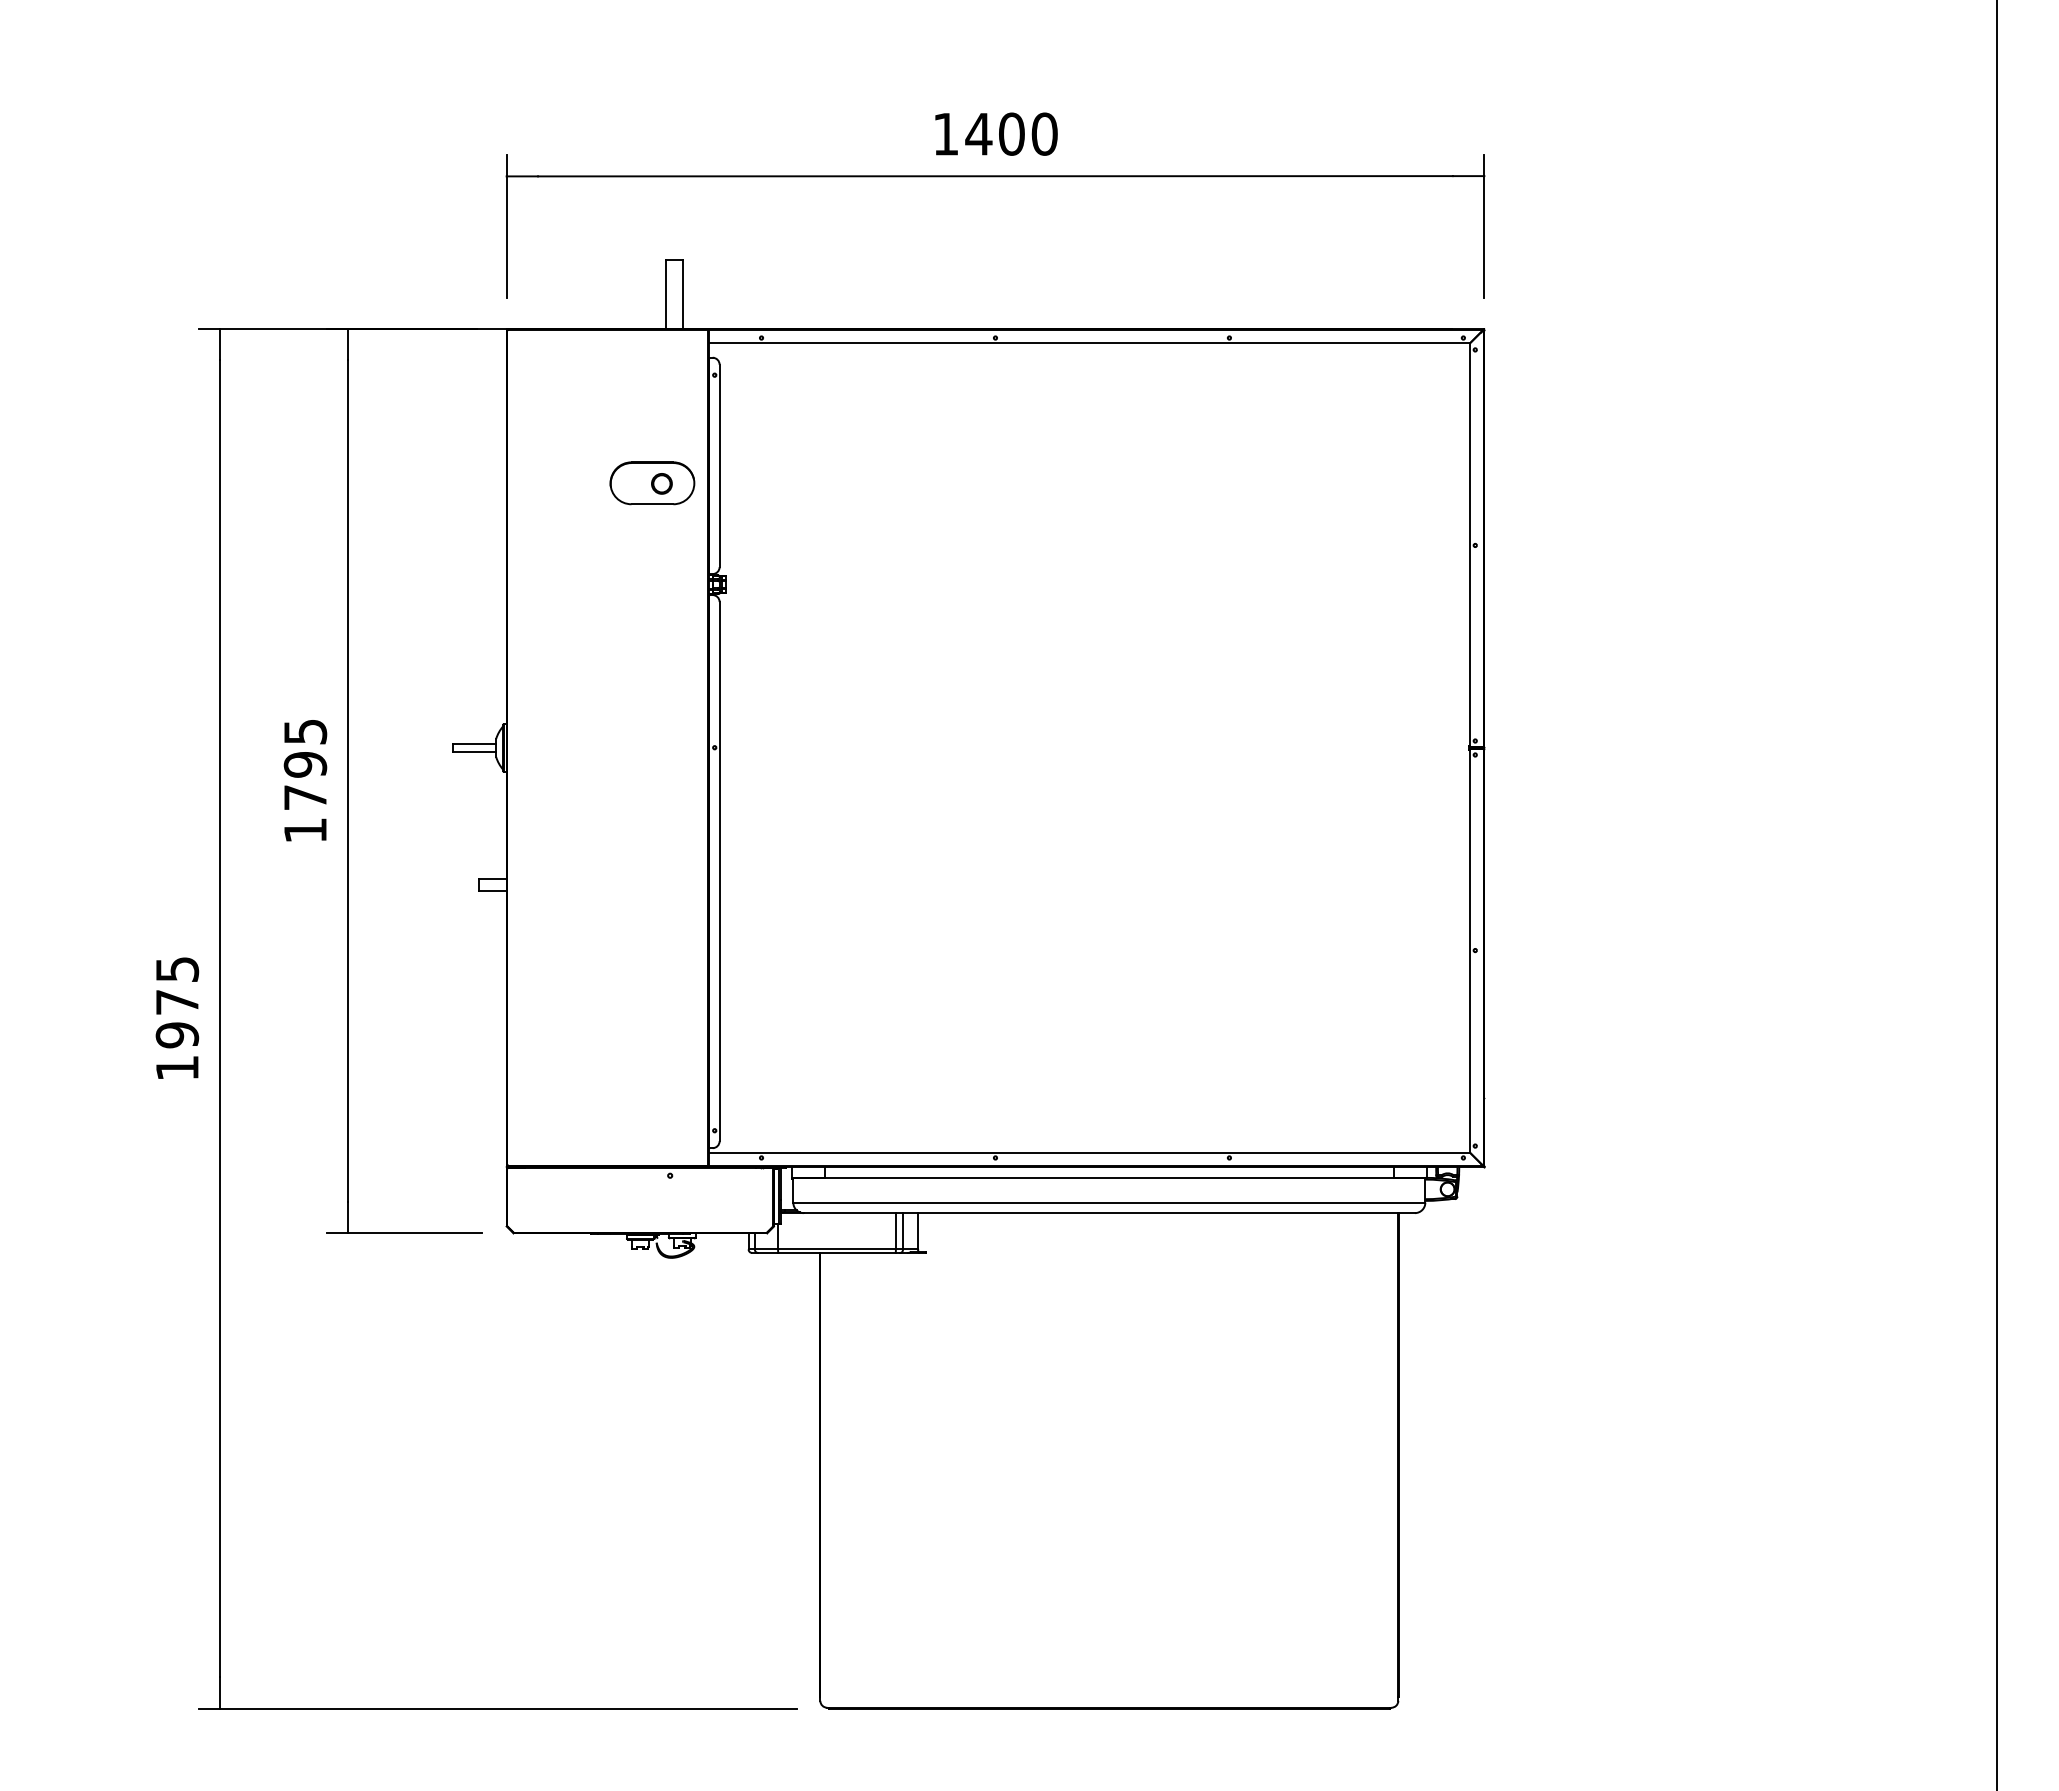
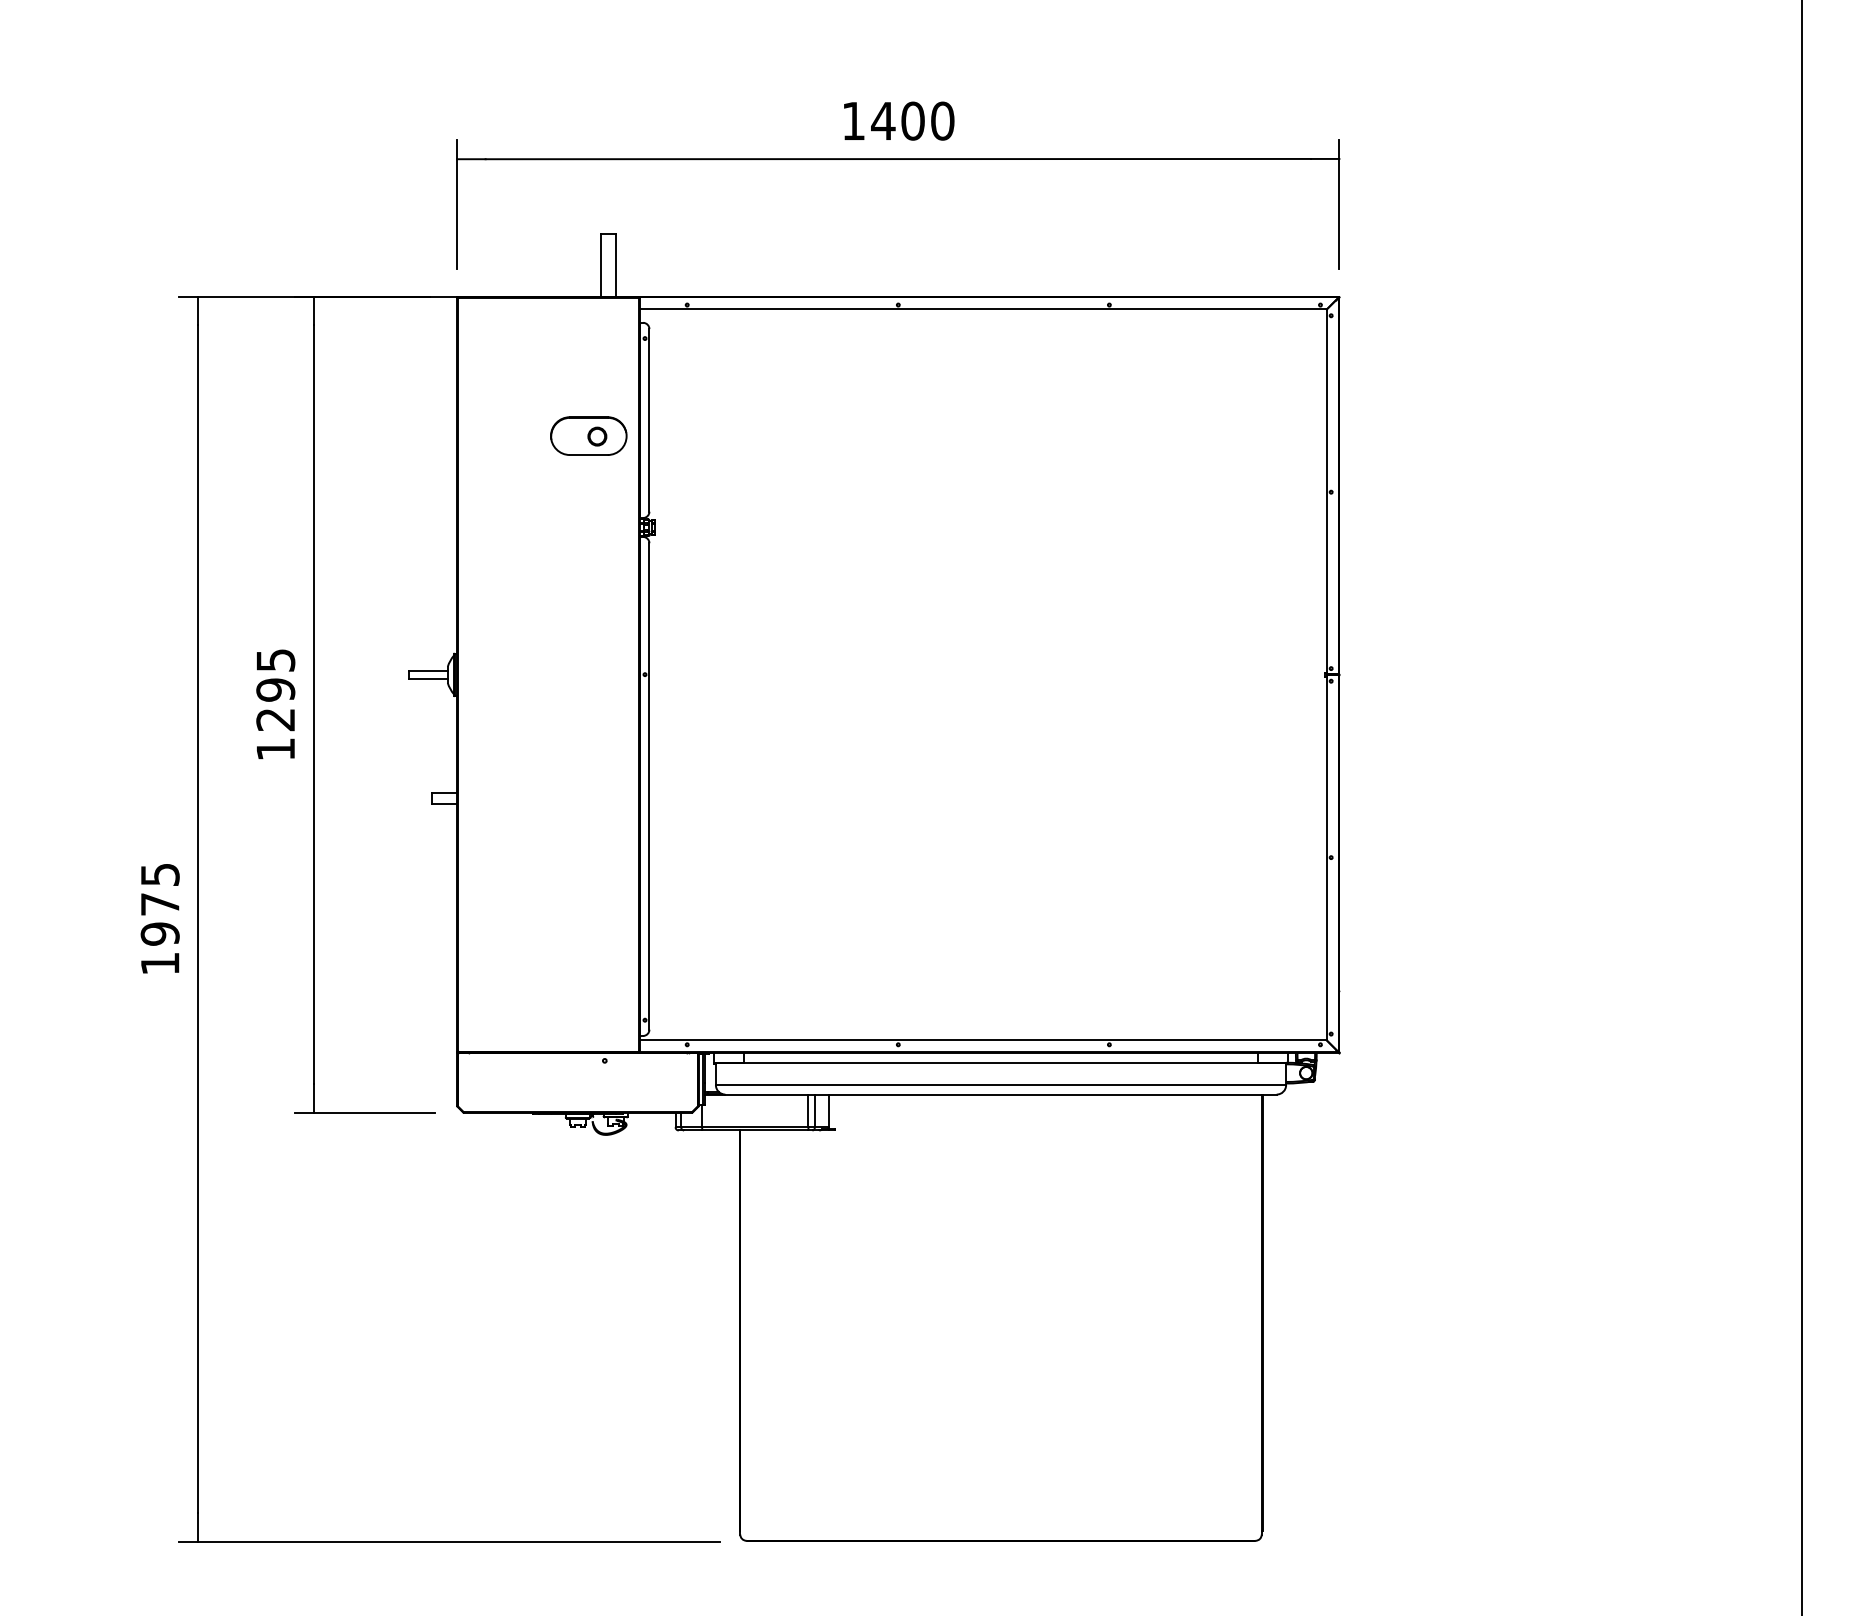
text: (304, 797) -> (274, 719), 1795 -> 1295

